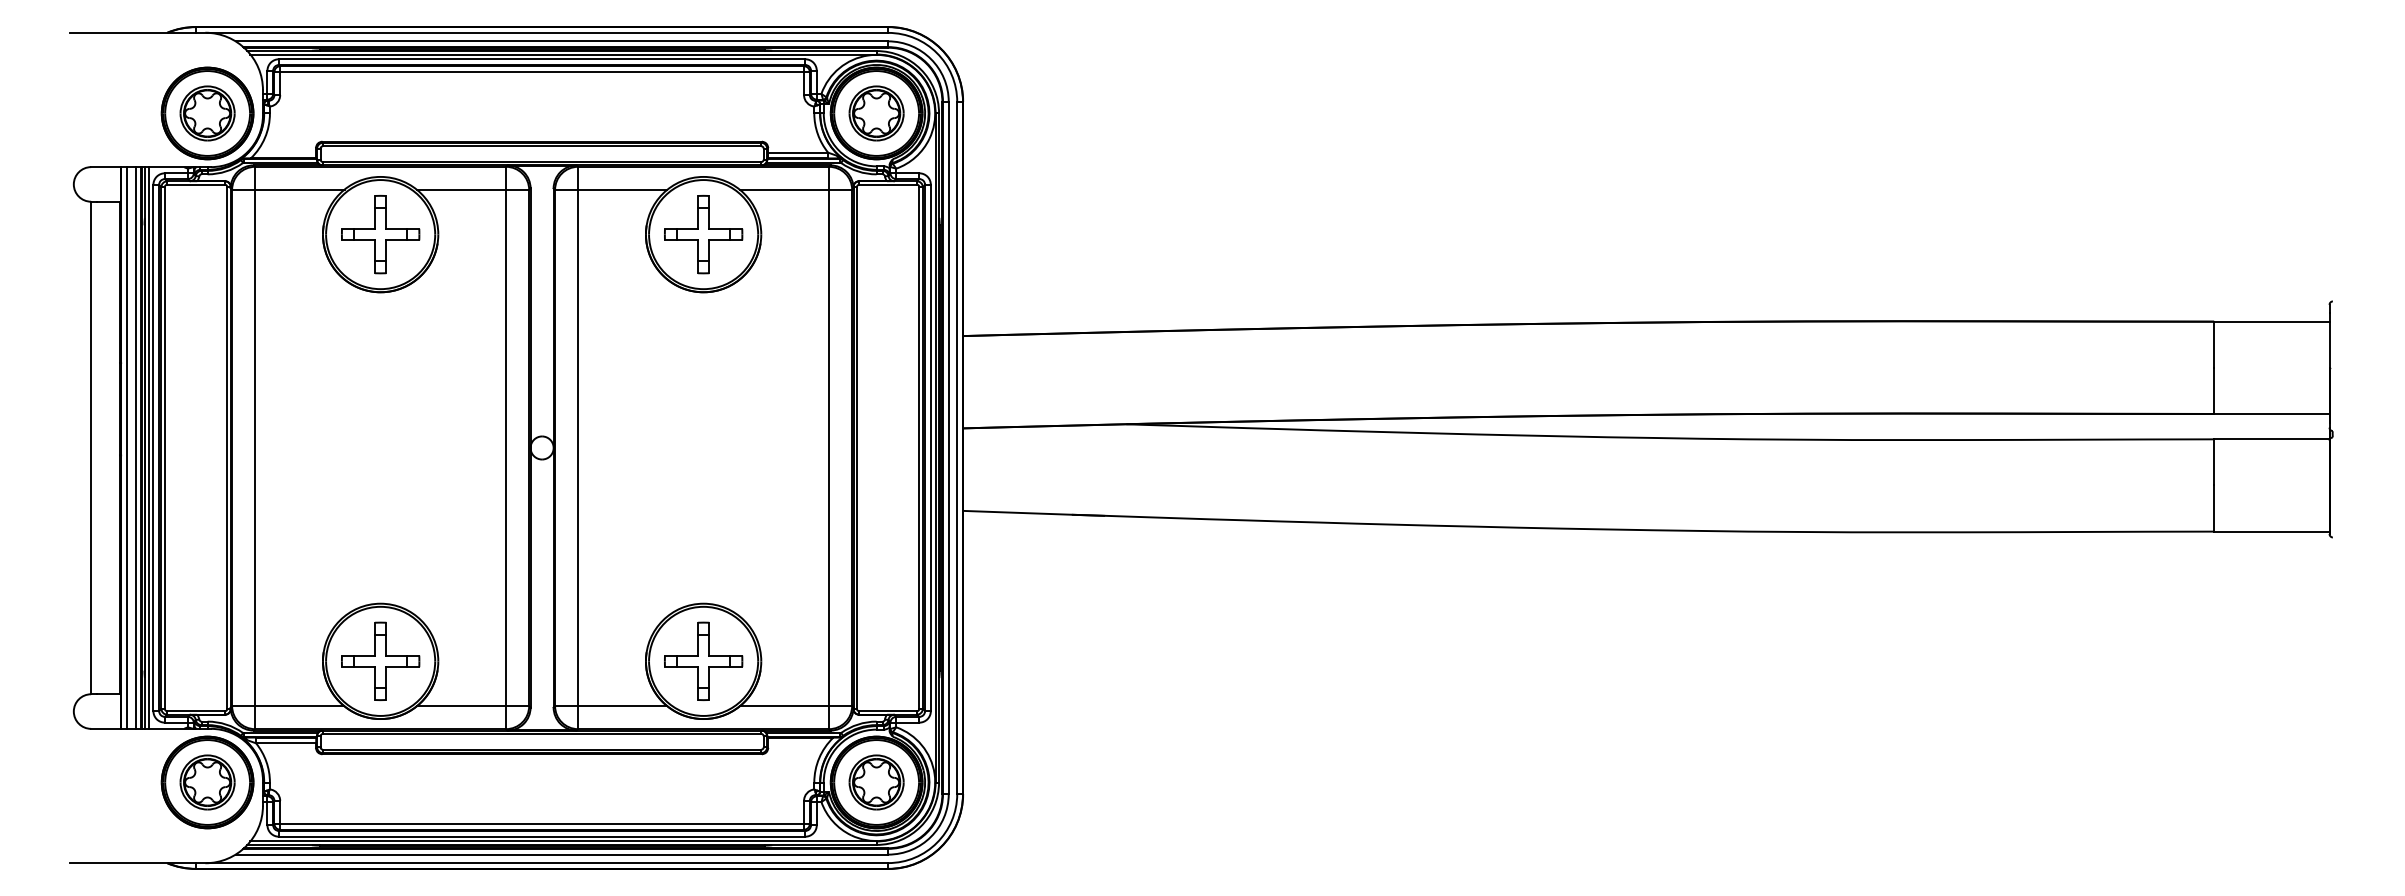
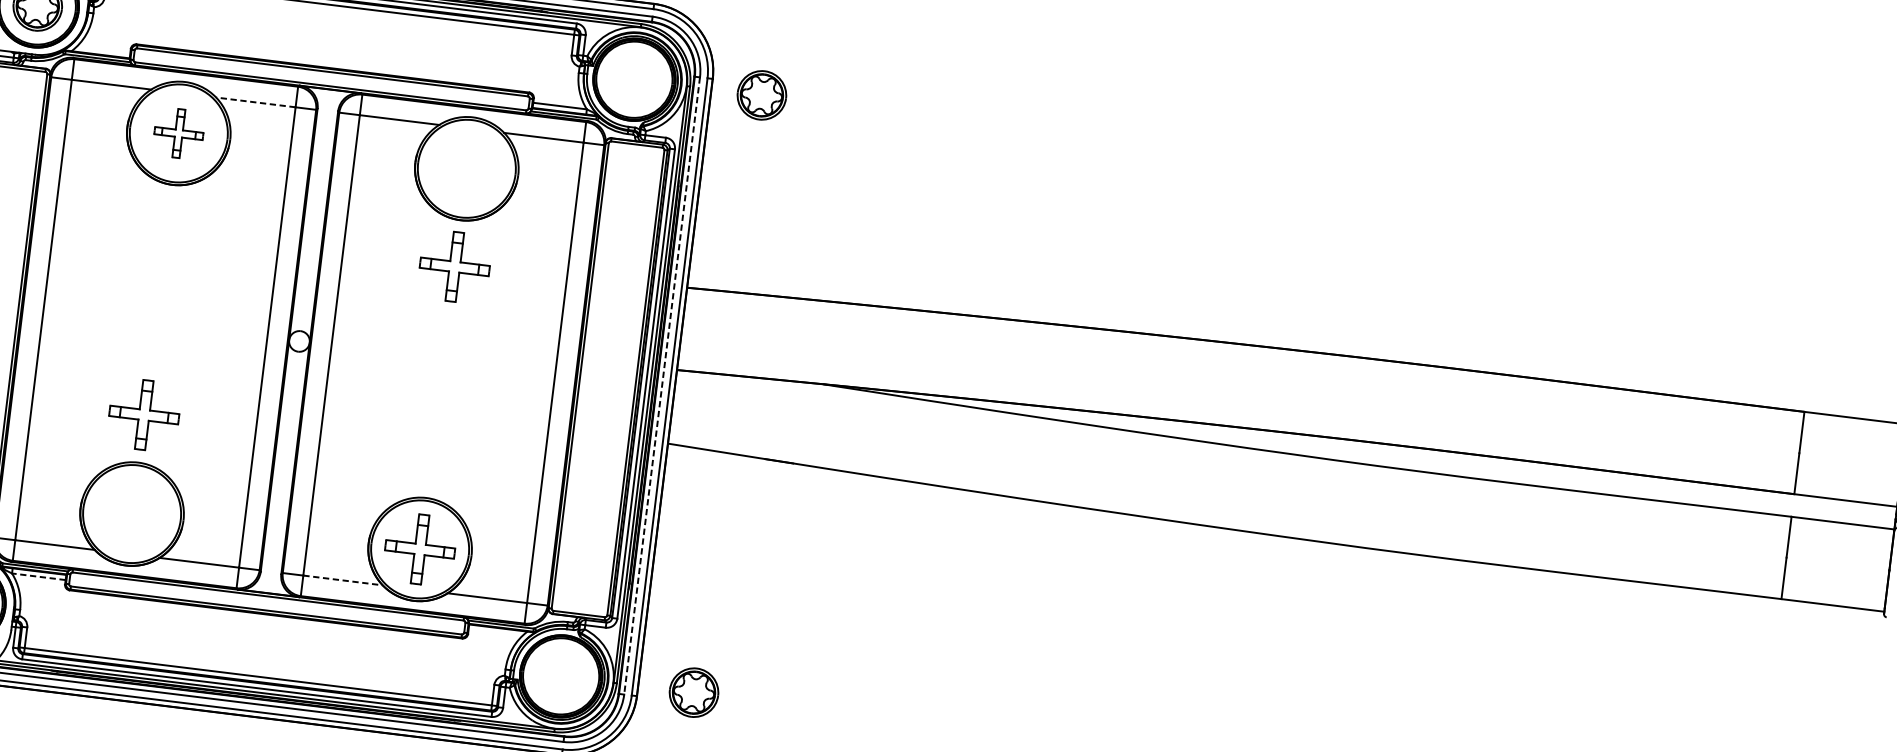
part: (876, 113) -> (761, 95), moved
line: (461, 189) -> (255, 102), solid -> dashed
part: (380, 234) -> (178, 133), size x0.7
part: (703, 234) -> (454, 266), moved
line: (948, 448) -> (661, 386), solid -> dashed
part: (380, 660) -> (144, 414), moved
line: (622, 706) -> (342, 580), solid -> dashed
line: (285, 743) -> (38, 576), solid -> dashed
part: (876, 782) -> (693, 692), moved

